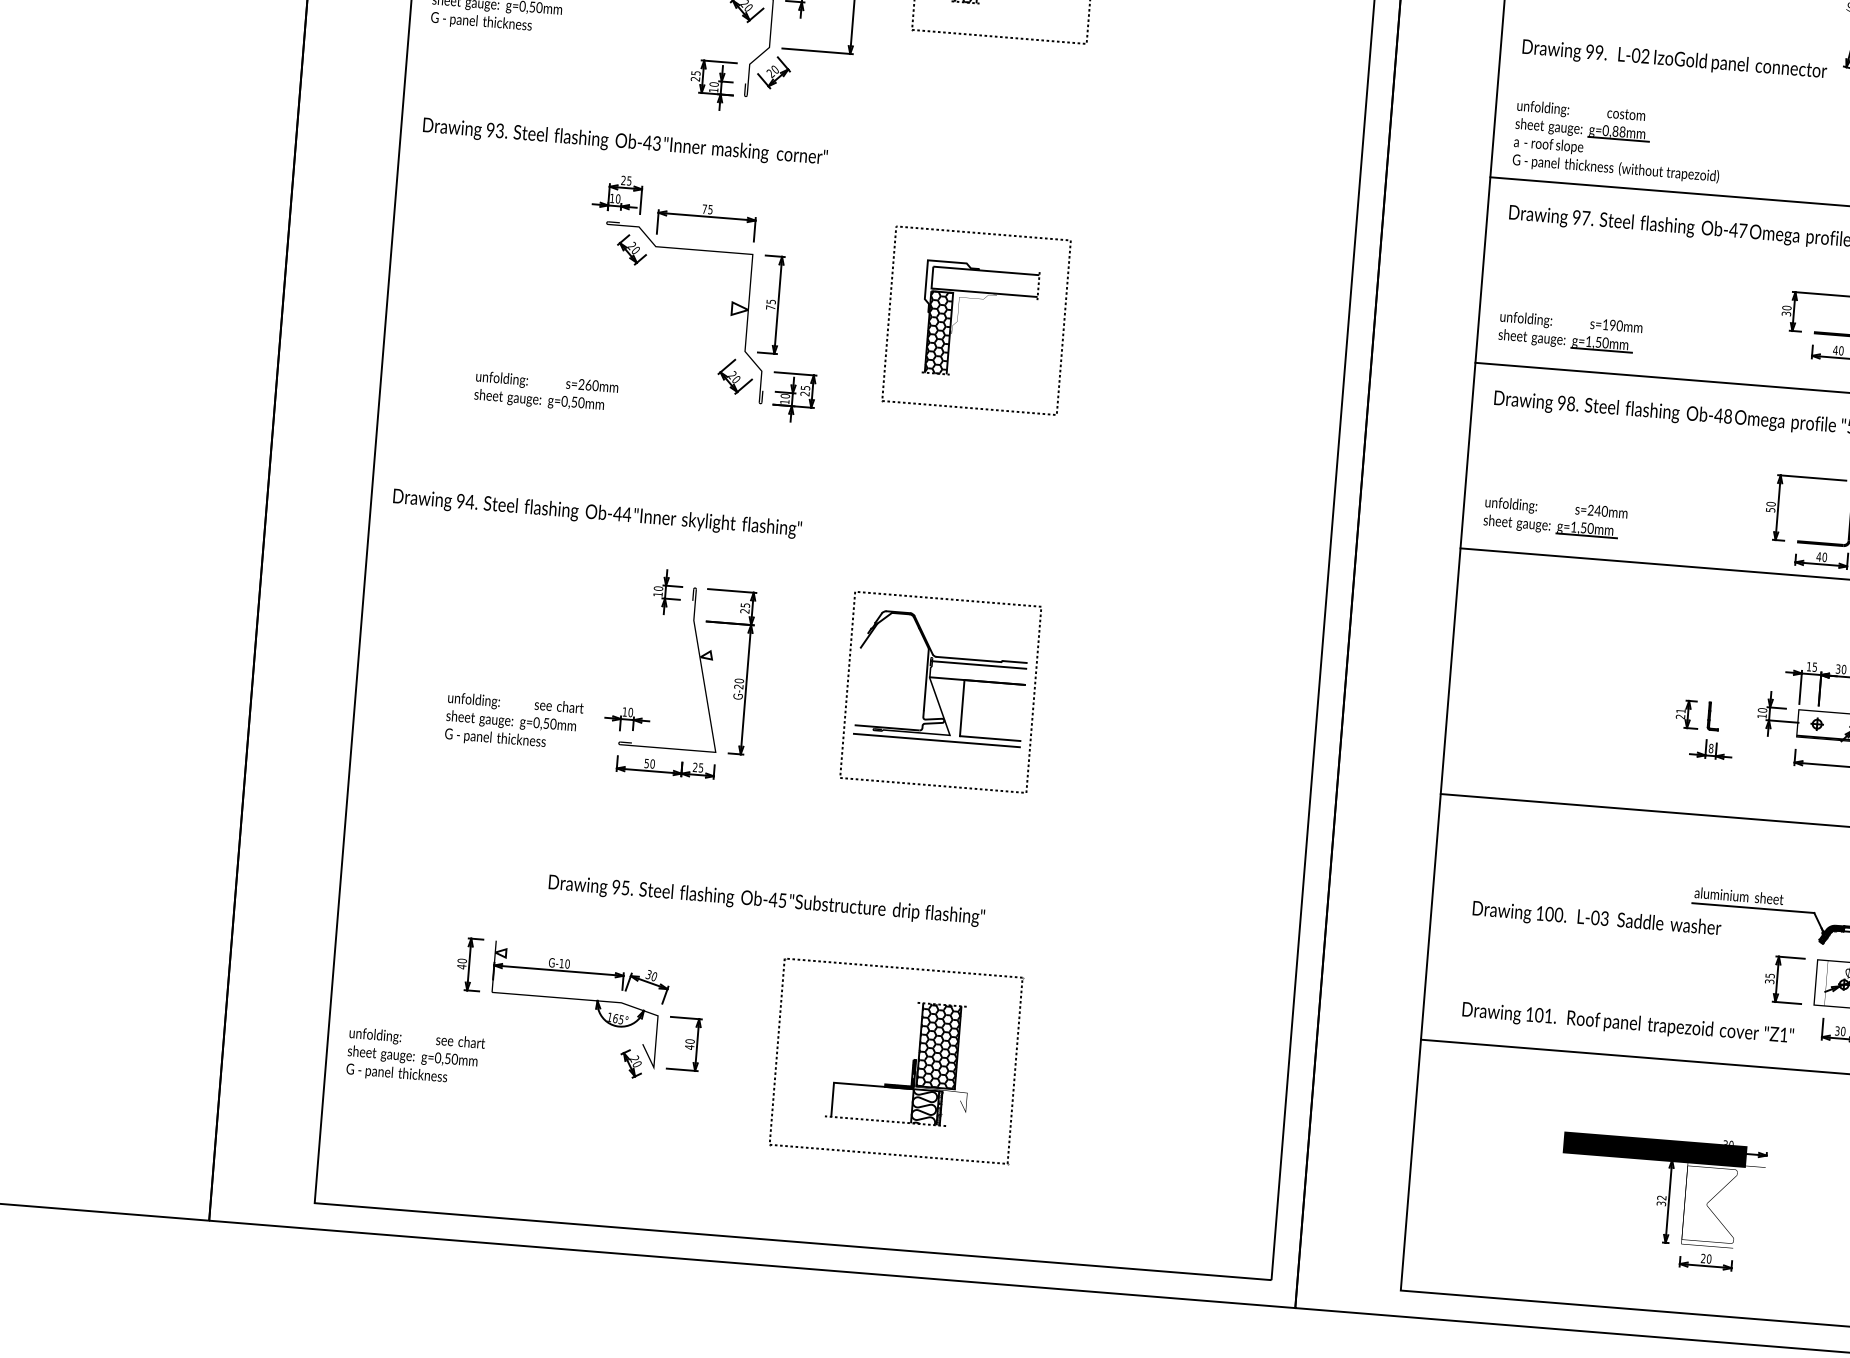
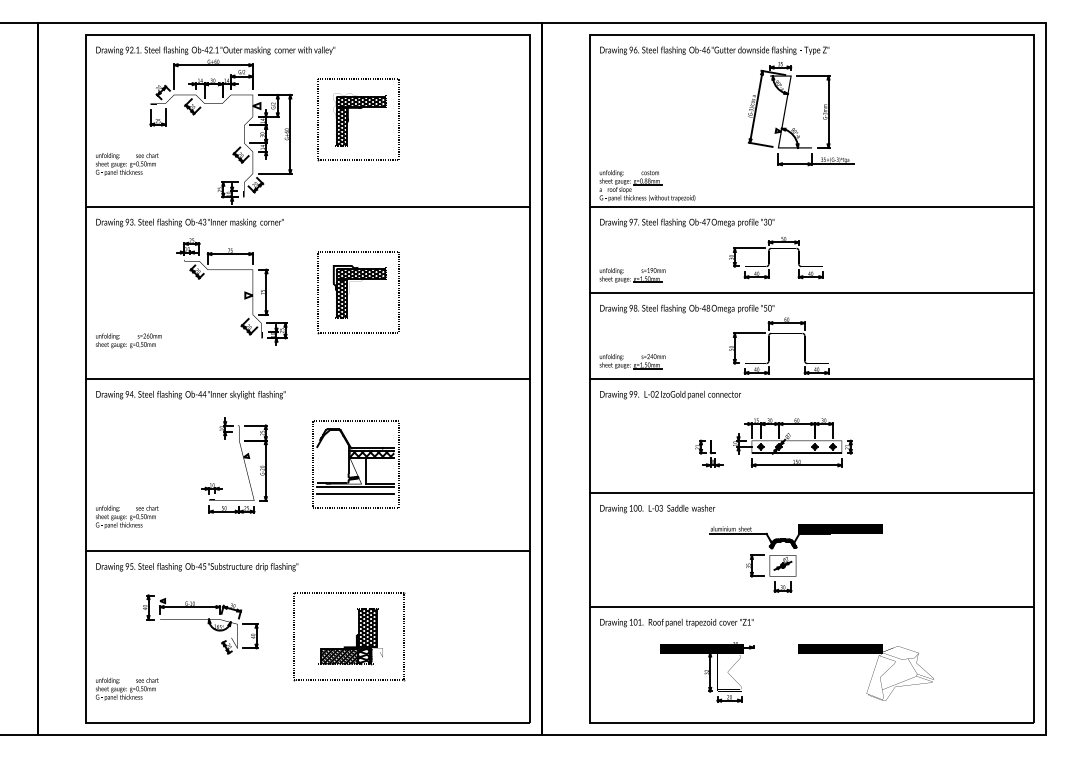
text: (1674, 59) -> (670, 394), moved
line: (881, 127) -> (307, 206), added
hatch: (984, 281) -> (360, 273), added
text: (545, 391) -> (128, 340), moved
line: (851, 498) -> (307, 378), added
hatch: (978, 673) -> (372, 454), added
text: (512, 720) -> (126, 516), moved
line: (935, 756) -> (355, 494), added
line: (821, 871) -> (307, 551), added
text: (767, 901) -> (197, 567), moved
text: (1596, 918) -> (657, 508), moved
text: (1627, 1022) -> (676, 622), moved
text: (414, 1055) -> (126, 688), moved
hatch: (872, 1103) -> (339, 656), added

